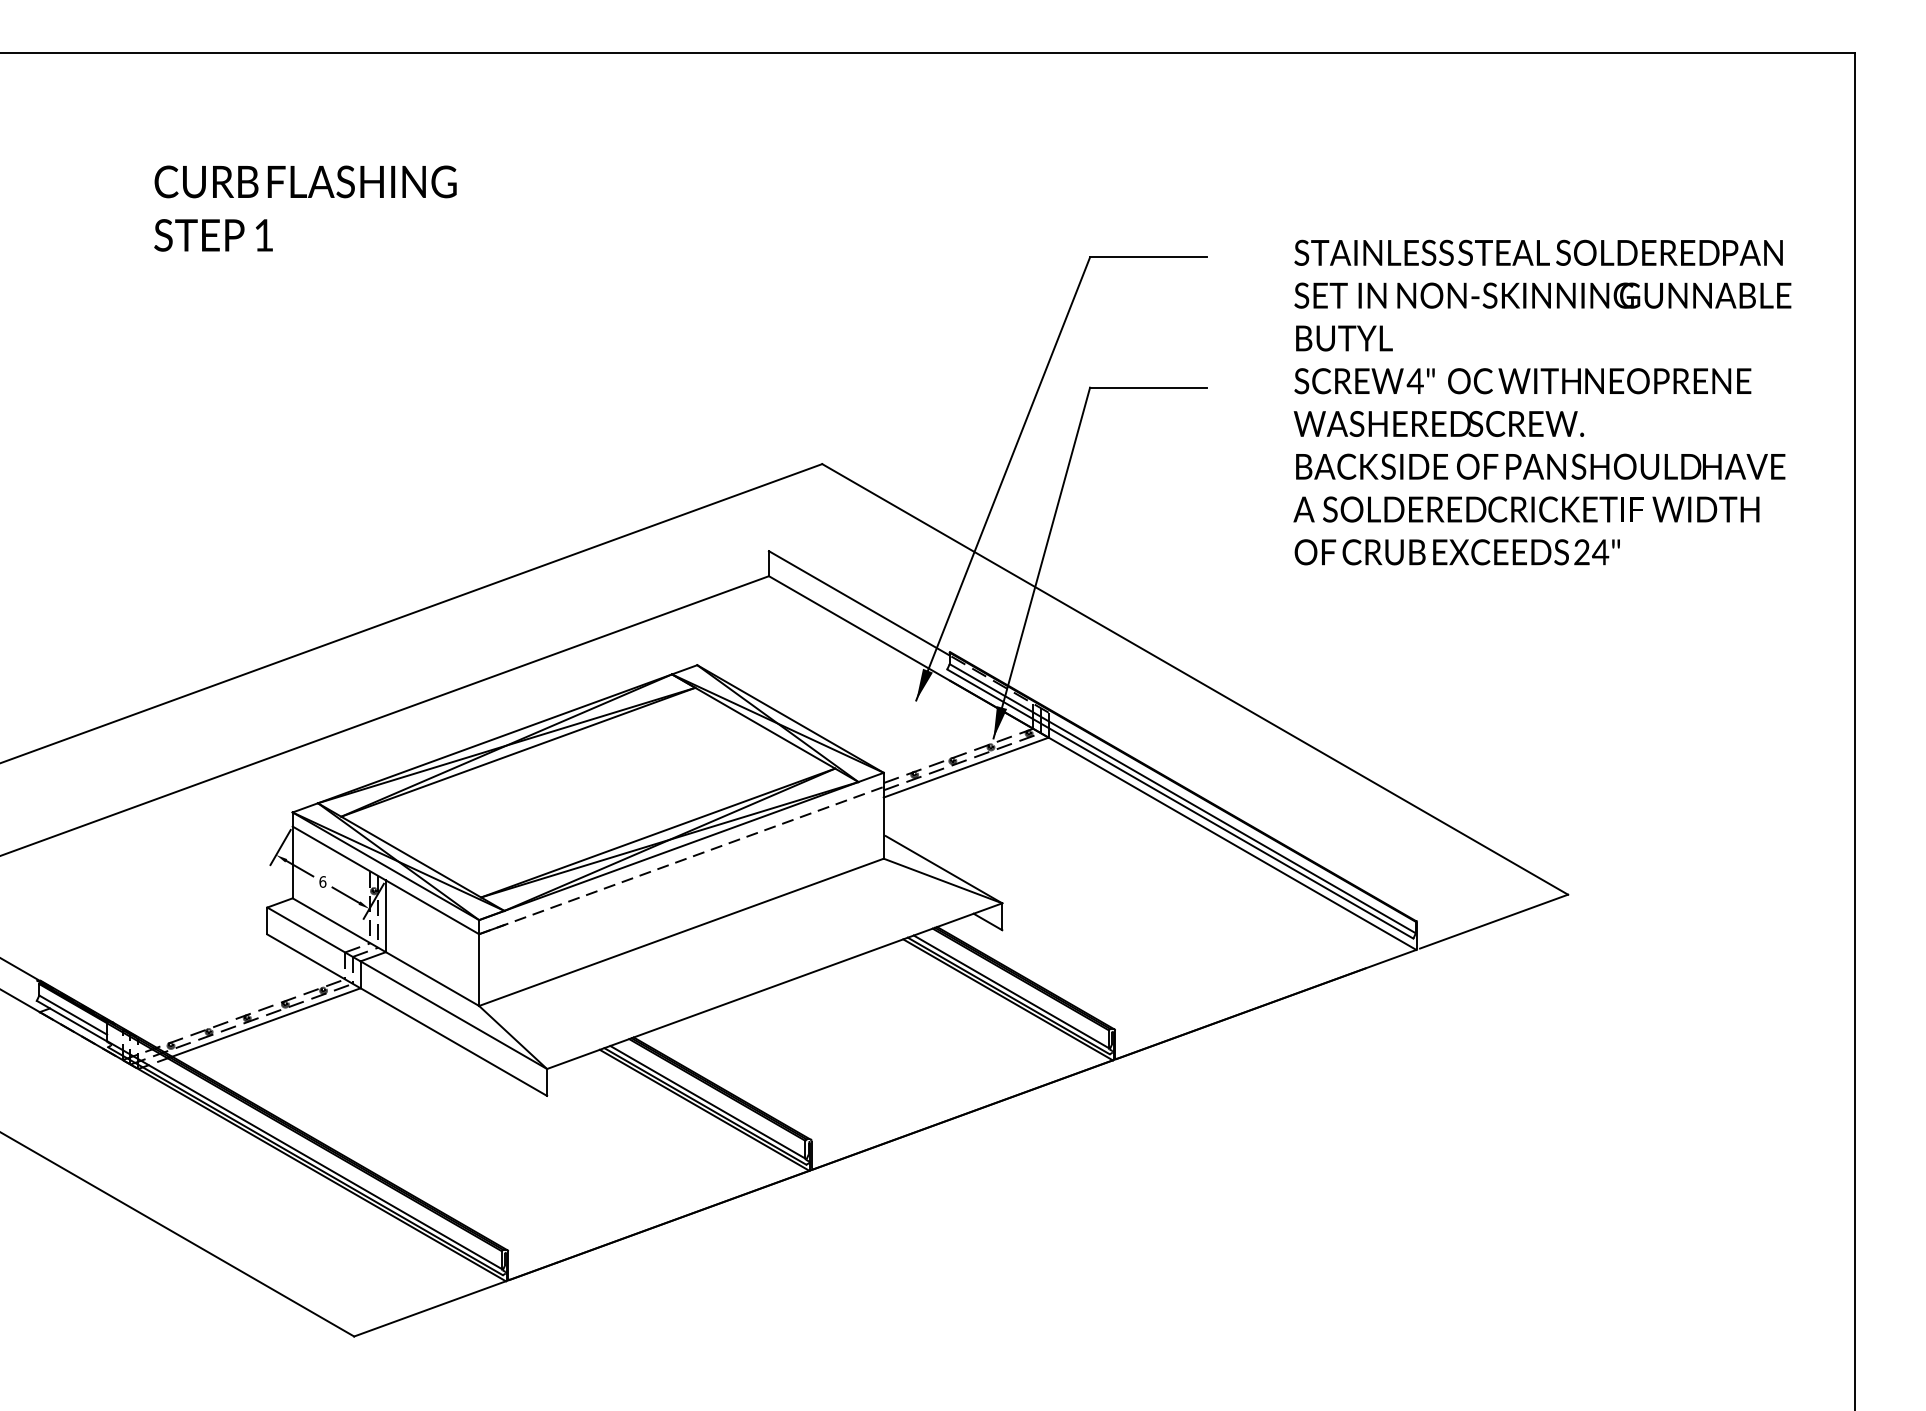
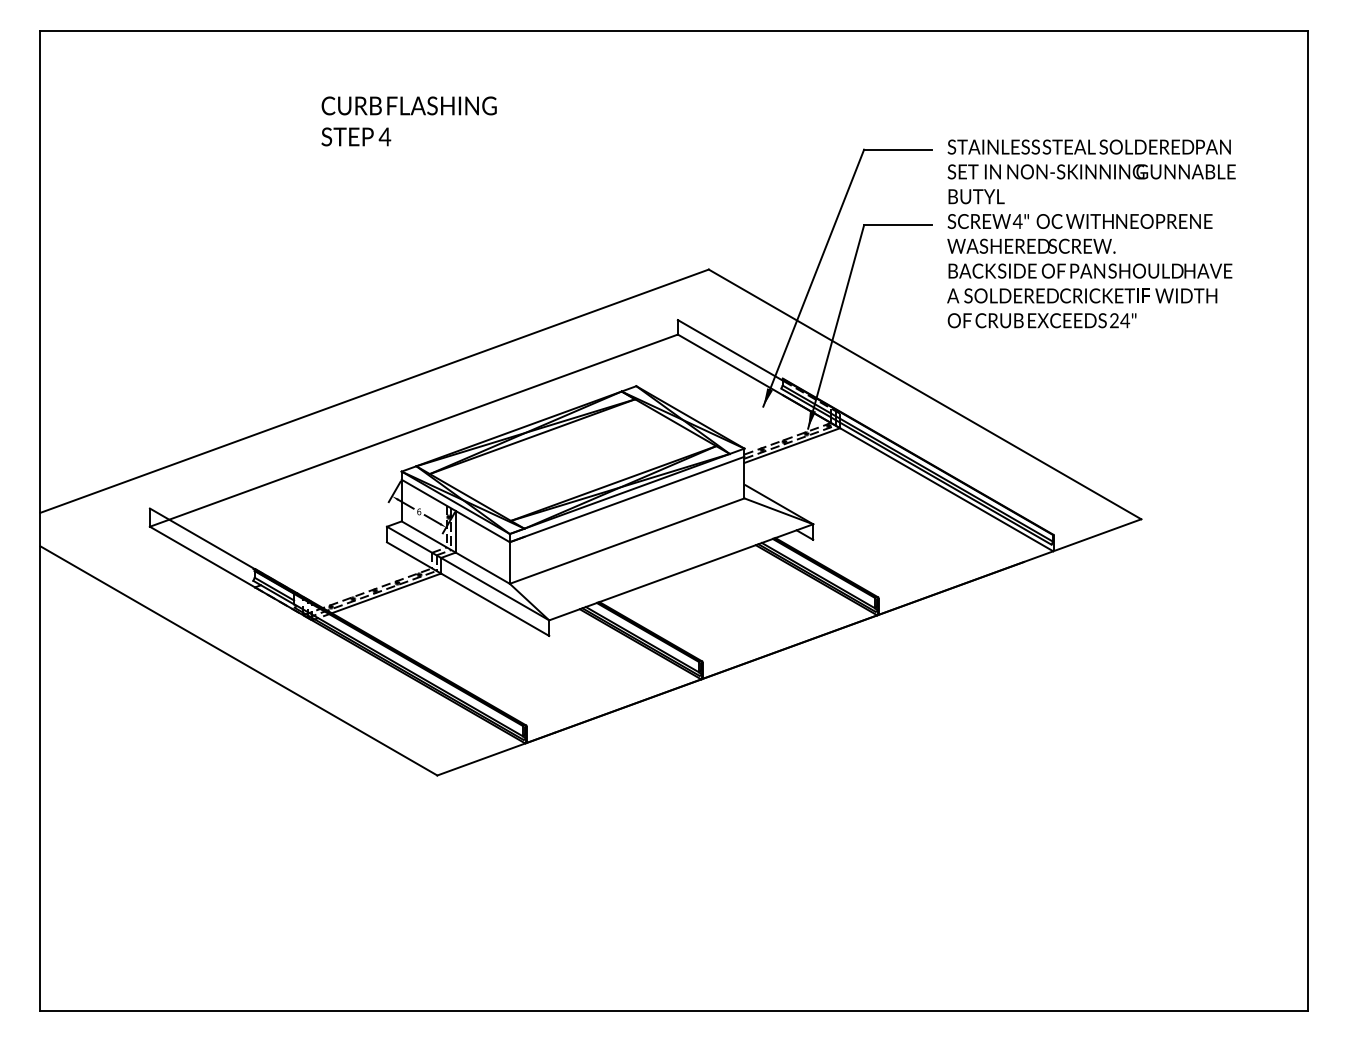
text: (263, 234) -> (384, 136), 1 -> 4
text: (1542, 401) -> (1091, 233), moved
line: (682, 860) -> (627, 499), dashed -> solid

